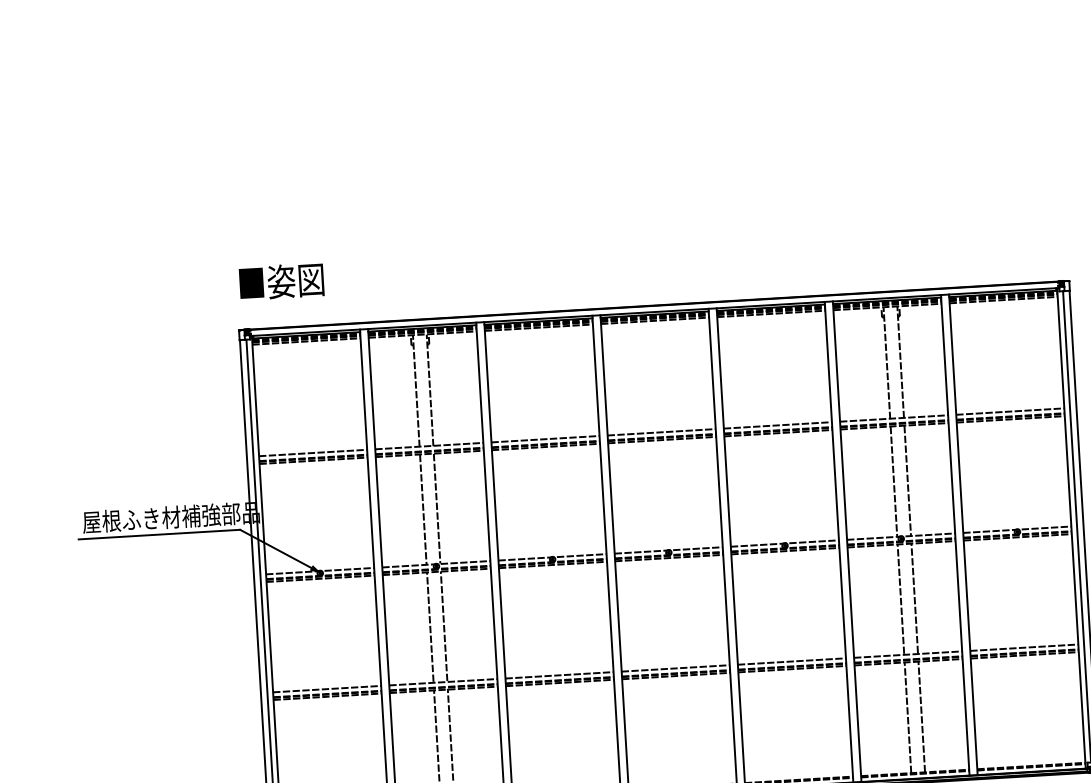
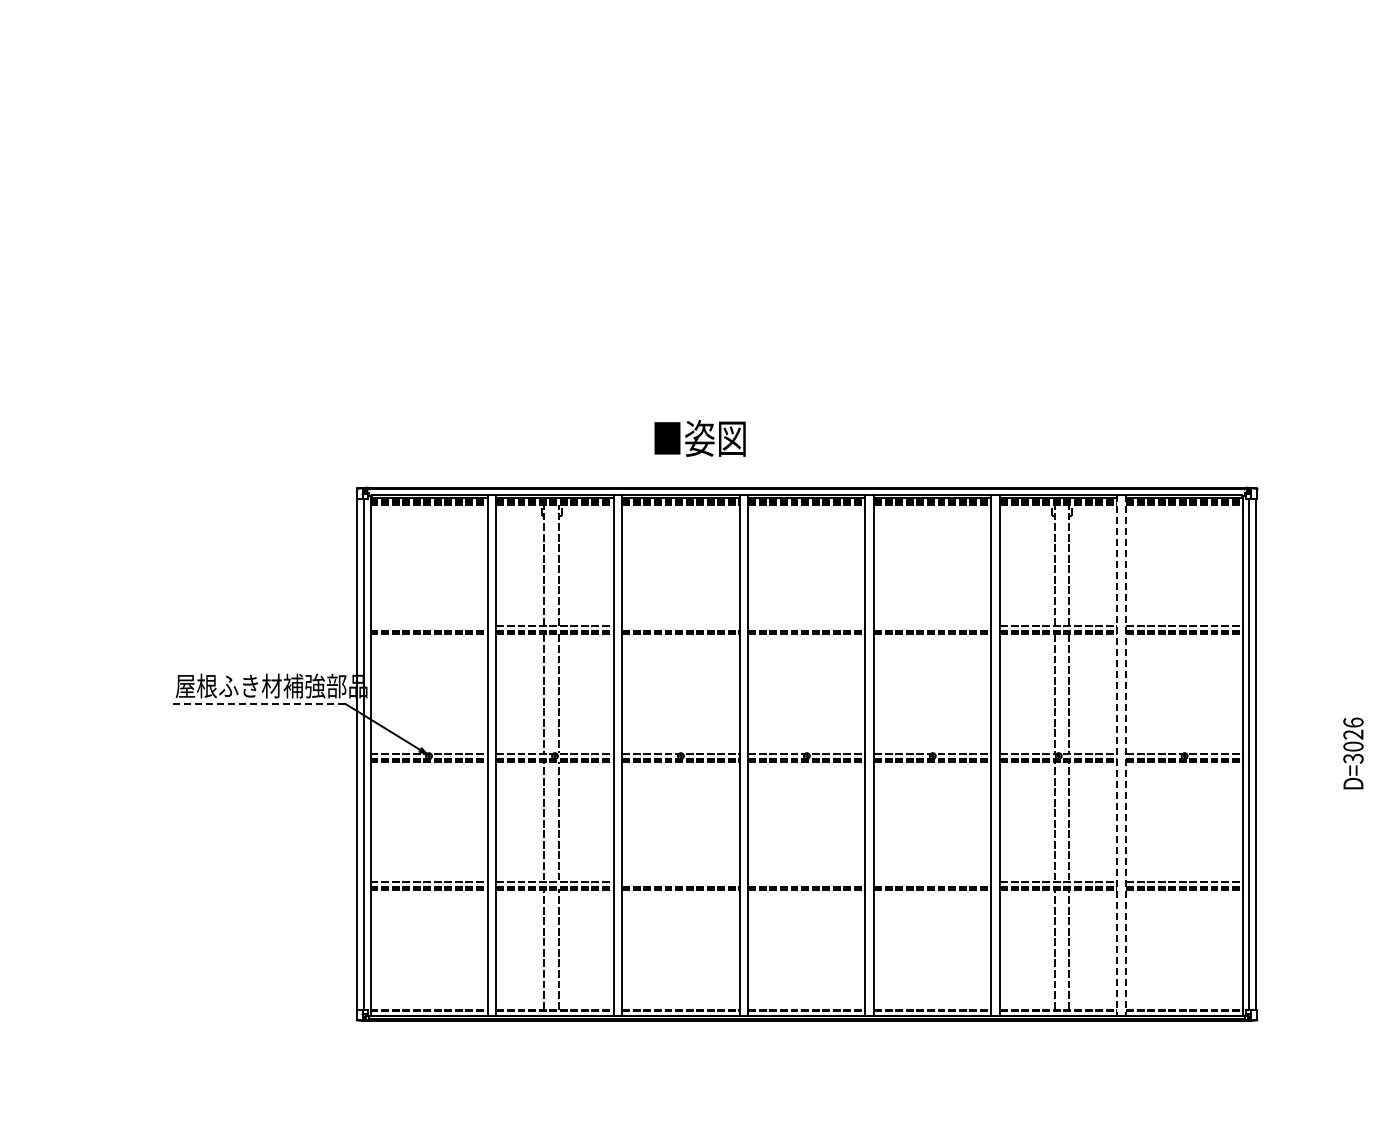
text: (281, 281) -> (699, 438), moved
line: (777, 425) -> (932, 625), removed
line: (661, 432) -> (806, 625), removed
line: (545, 439) -> (680, 625), removed
line: (312, 452) -> (428, 625), removed
line: (159, 534) -> (257, 703), solid -> dashed
line: (963, 535) -> (1126, 756), solid -> dashed
line: (955, 536) -> (1117, 756), solid -> dashed
line: (791, 661) -> (932, 881), removed
line: (675, 668) -> (806, 881), removed
line: (559, 675) -> (680, 881), removed

